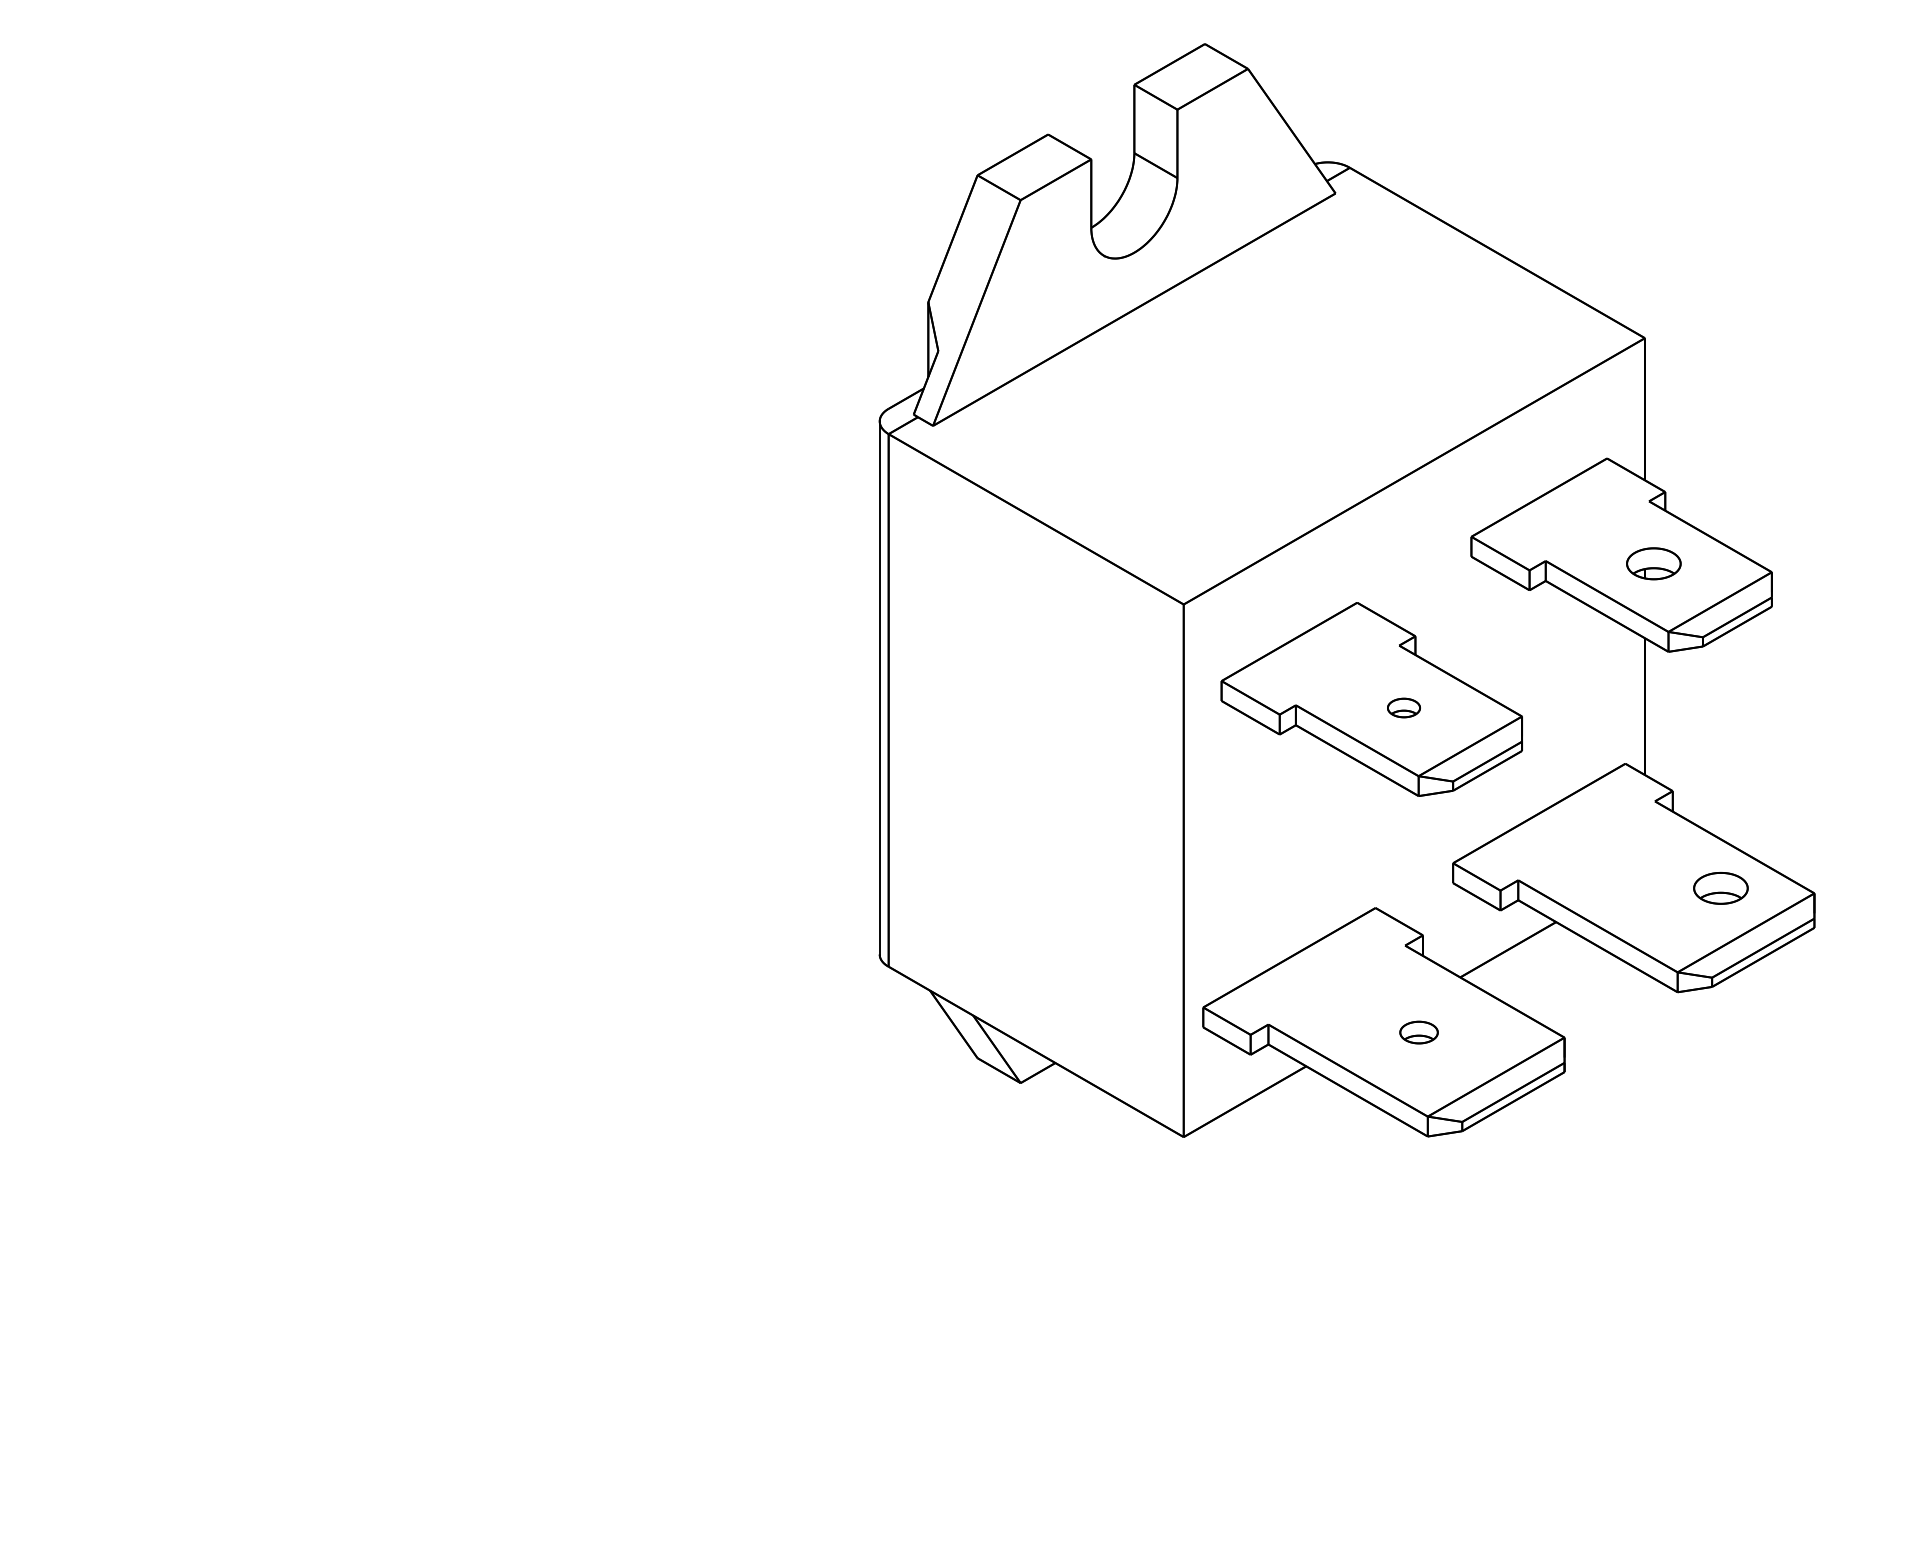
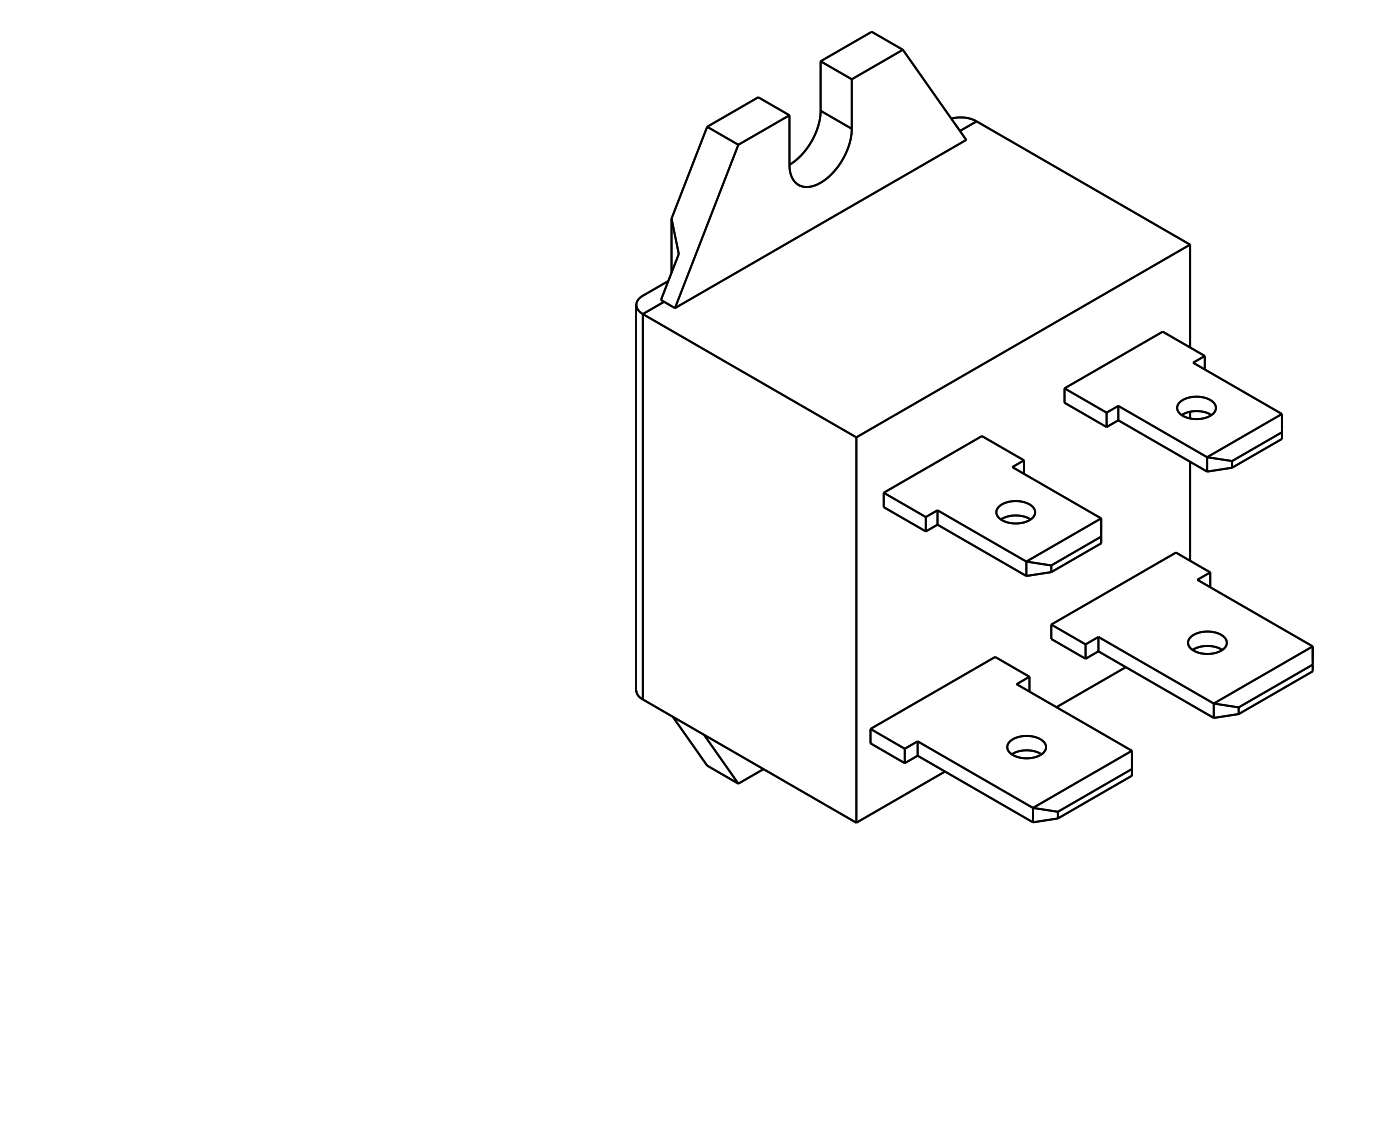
part: (1403, 707) -> (1015, 511), size x1.67
part: (1720, 888) -> (1207, 642), moved
part: (1418, 1032) -> (1026, 747), size x1.43

